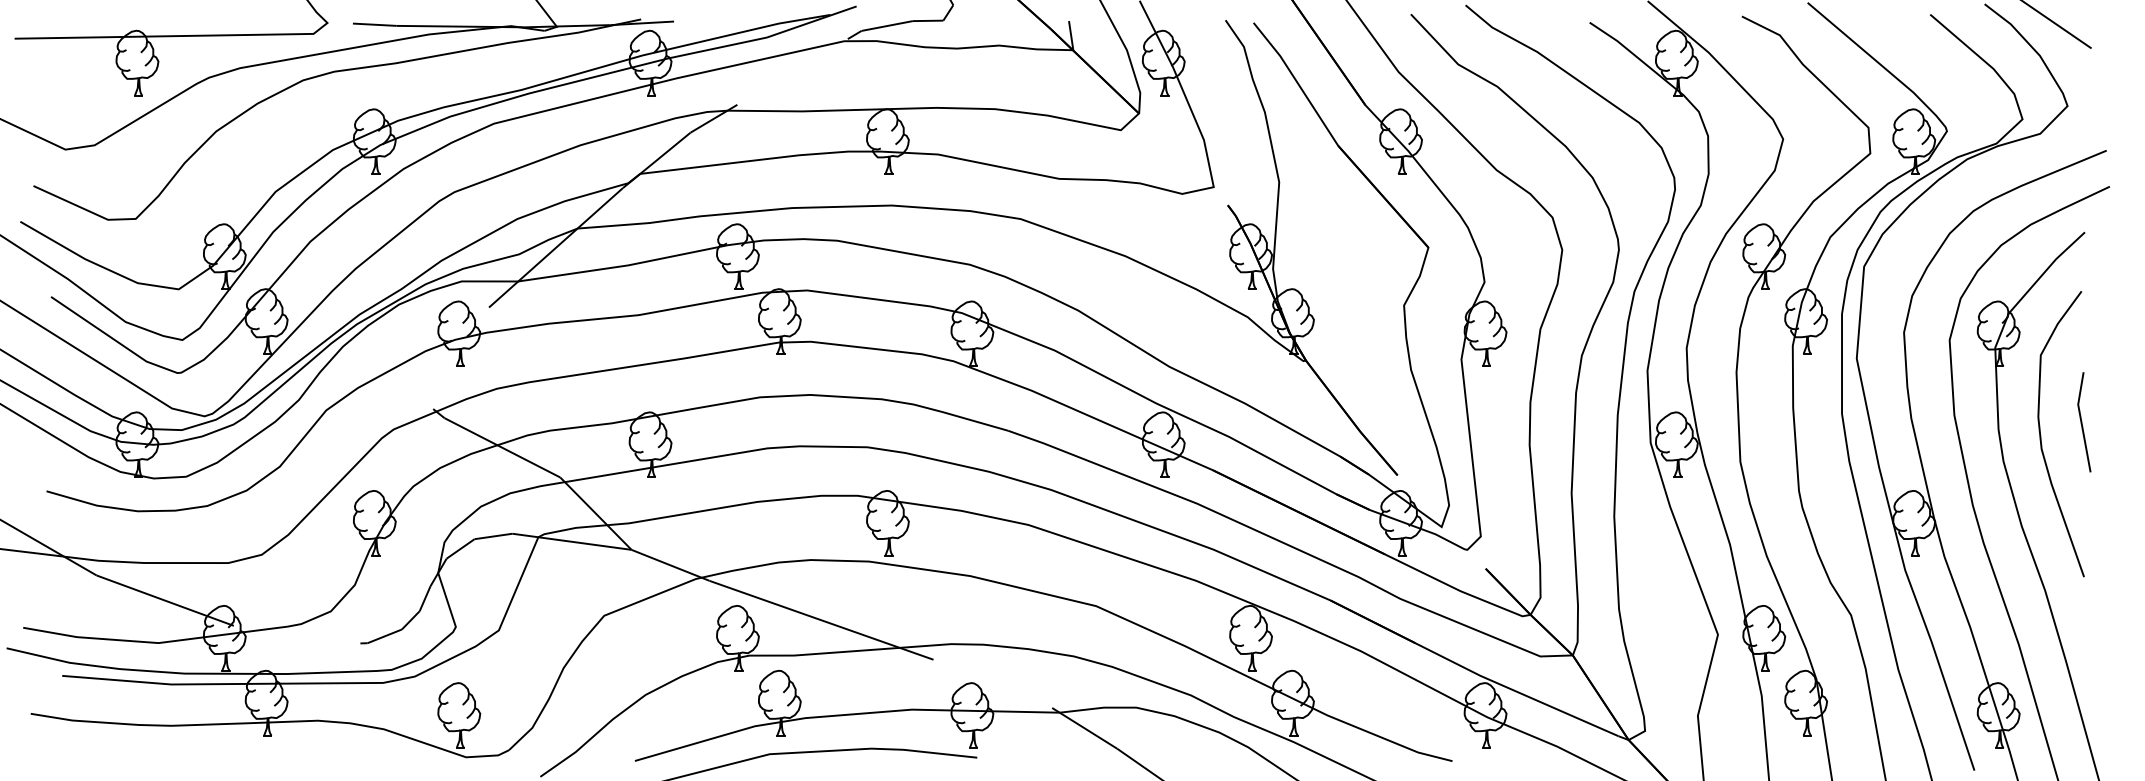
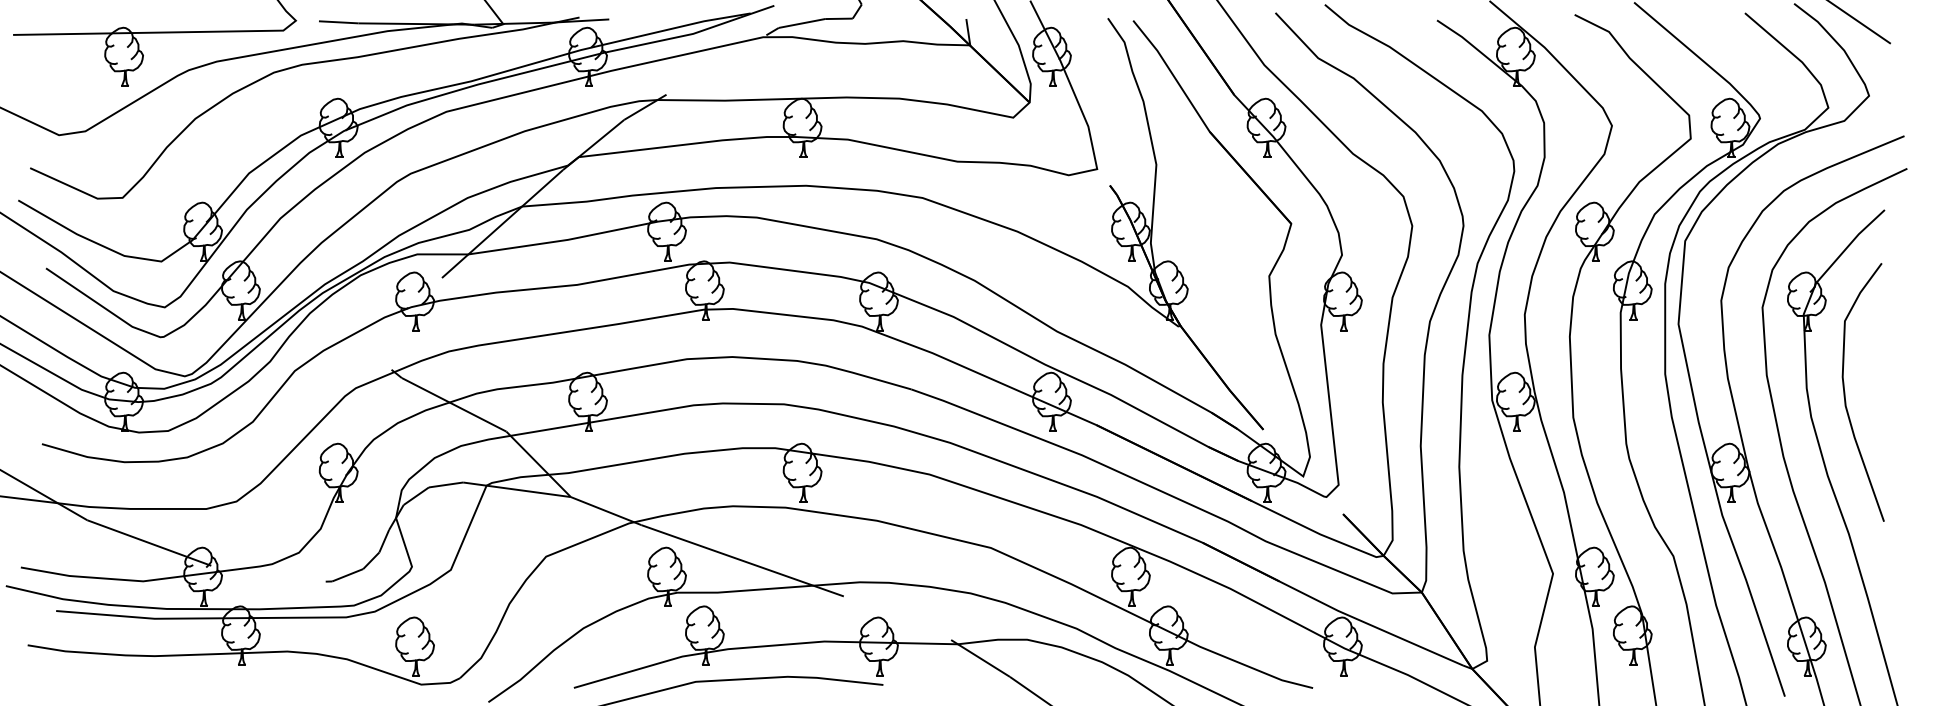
line: (2082, 422) -> (1882, 381), removed

